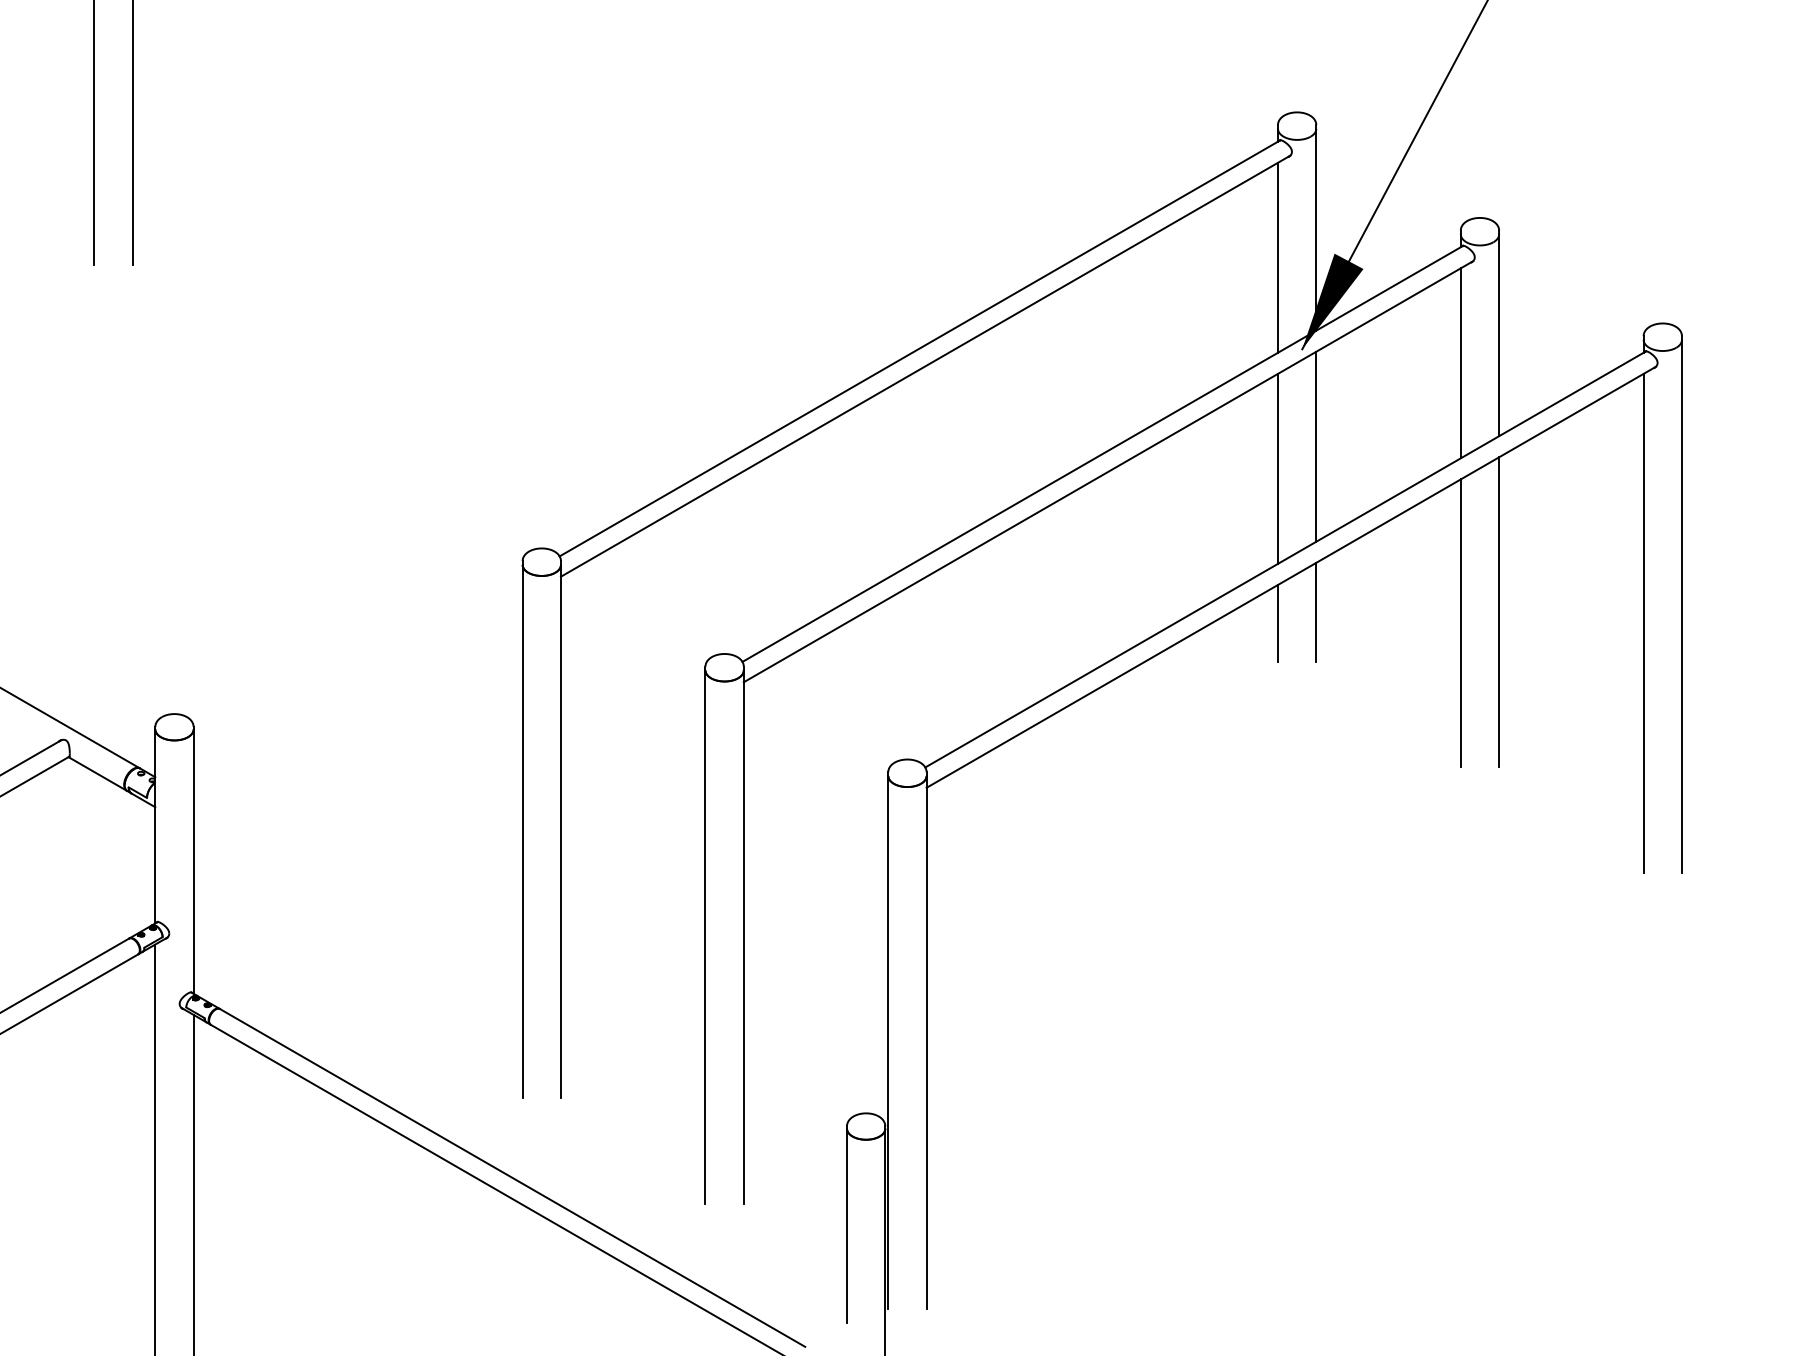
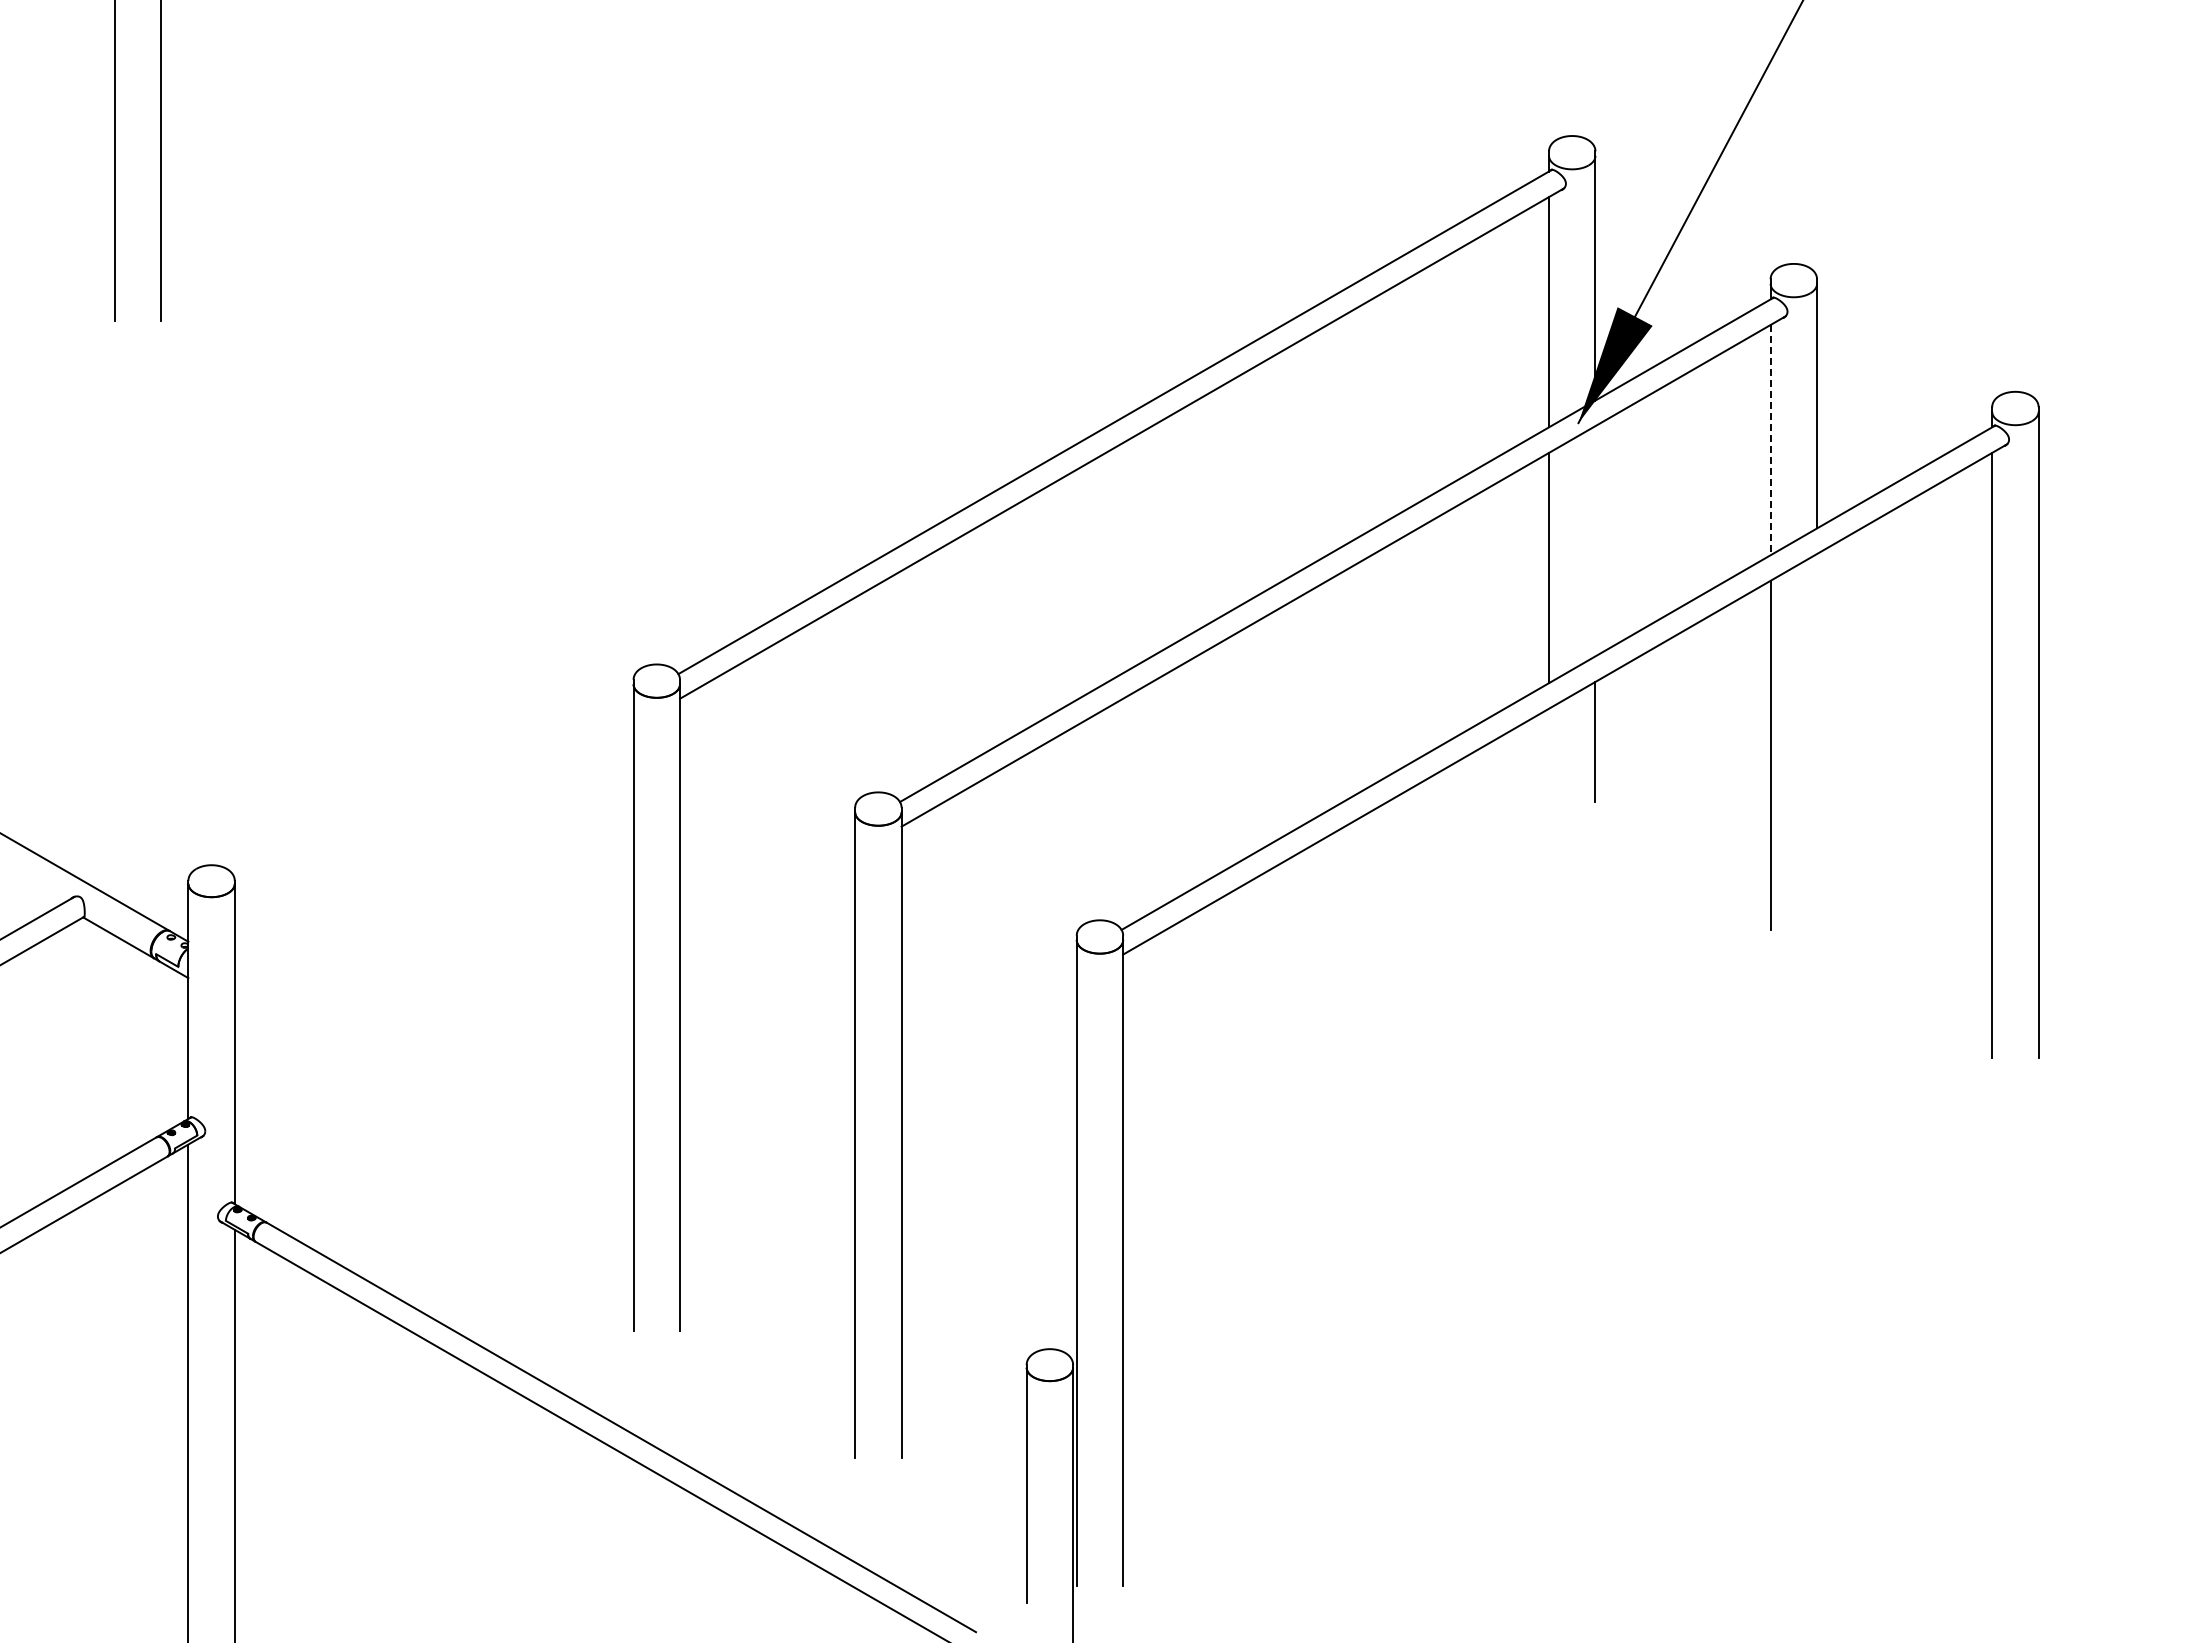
line: (1460, 363) -> (1770, 440), solid -> dashed
line: (1316, 446) -> (1595, 541), removed
line: (1499, 611) -> (1817, 741), removed
line: (1278, 623) -> (1549, 755), removed

